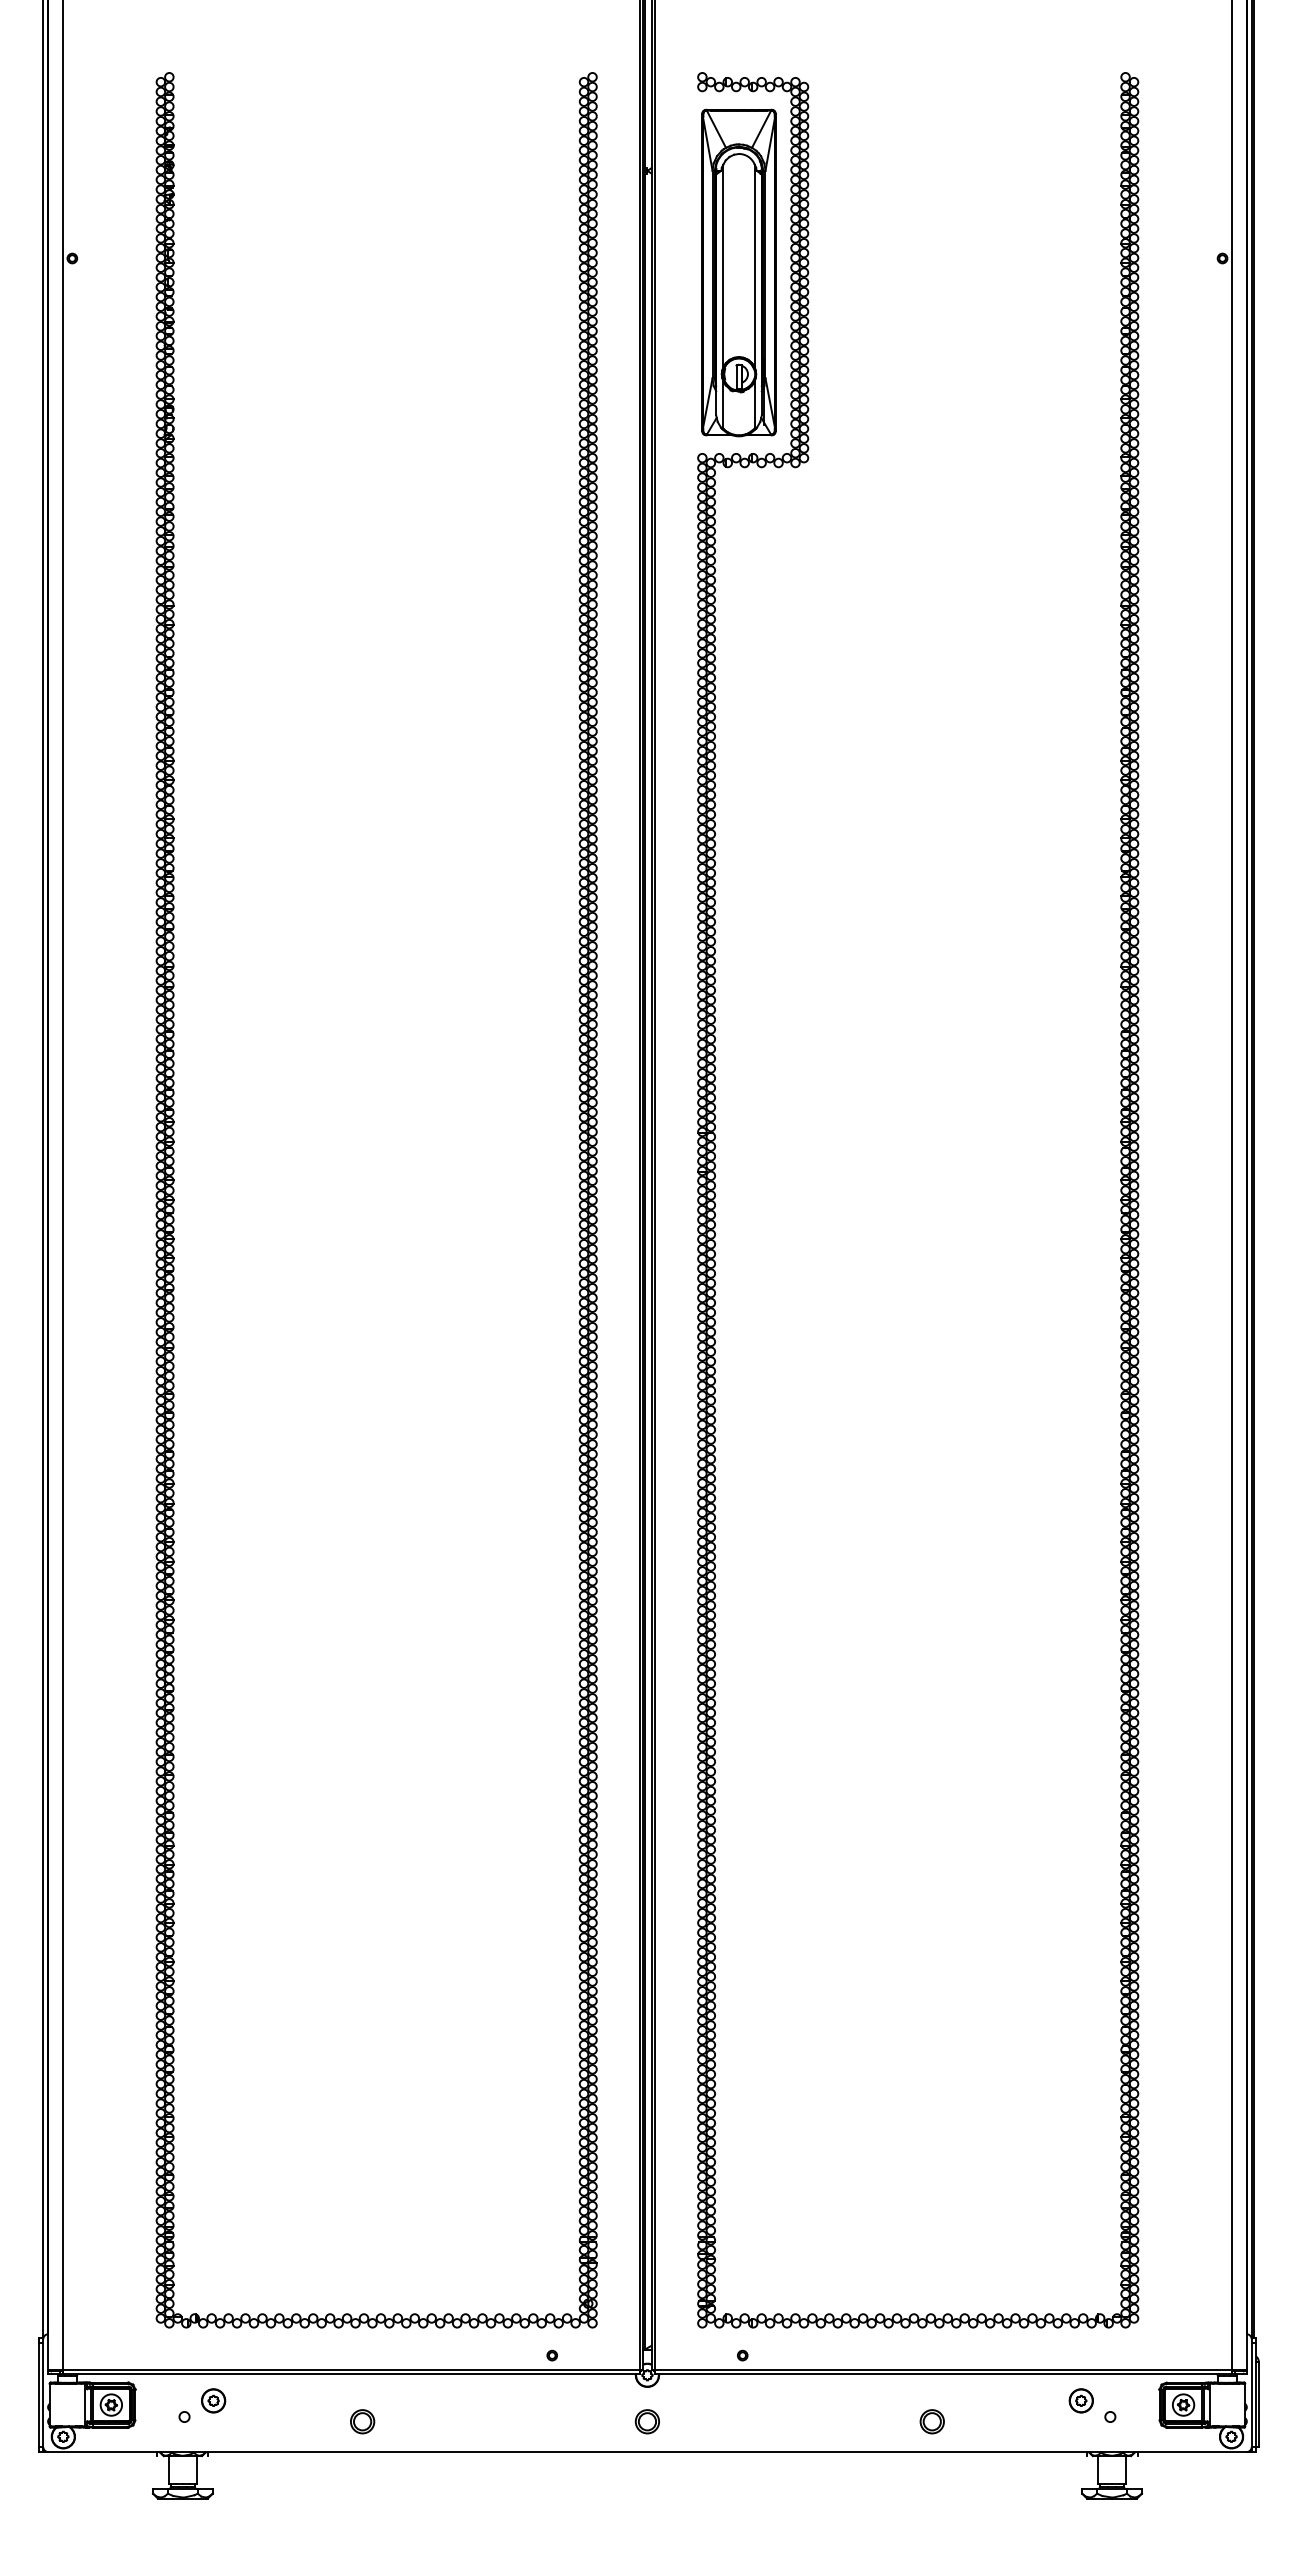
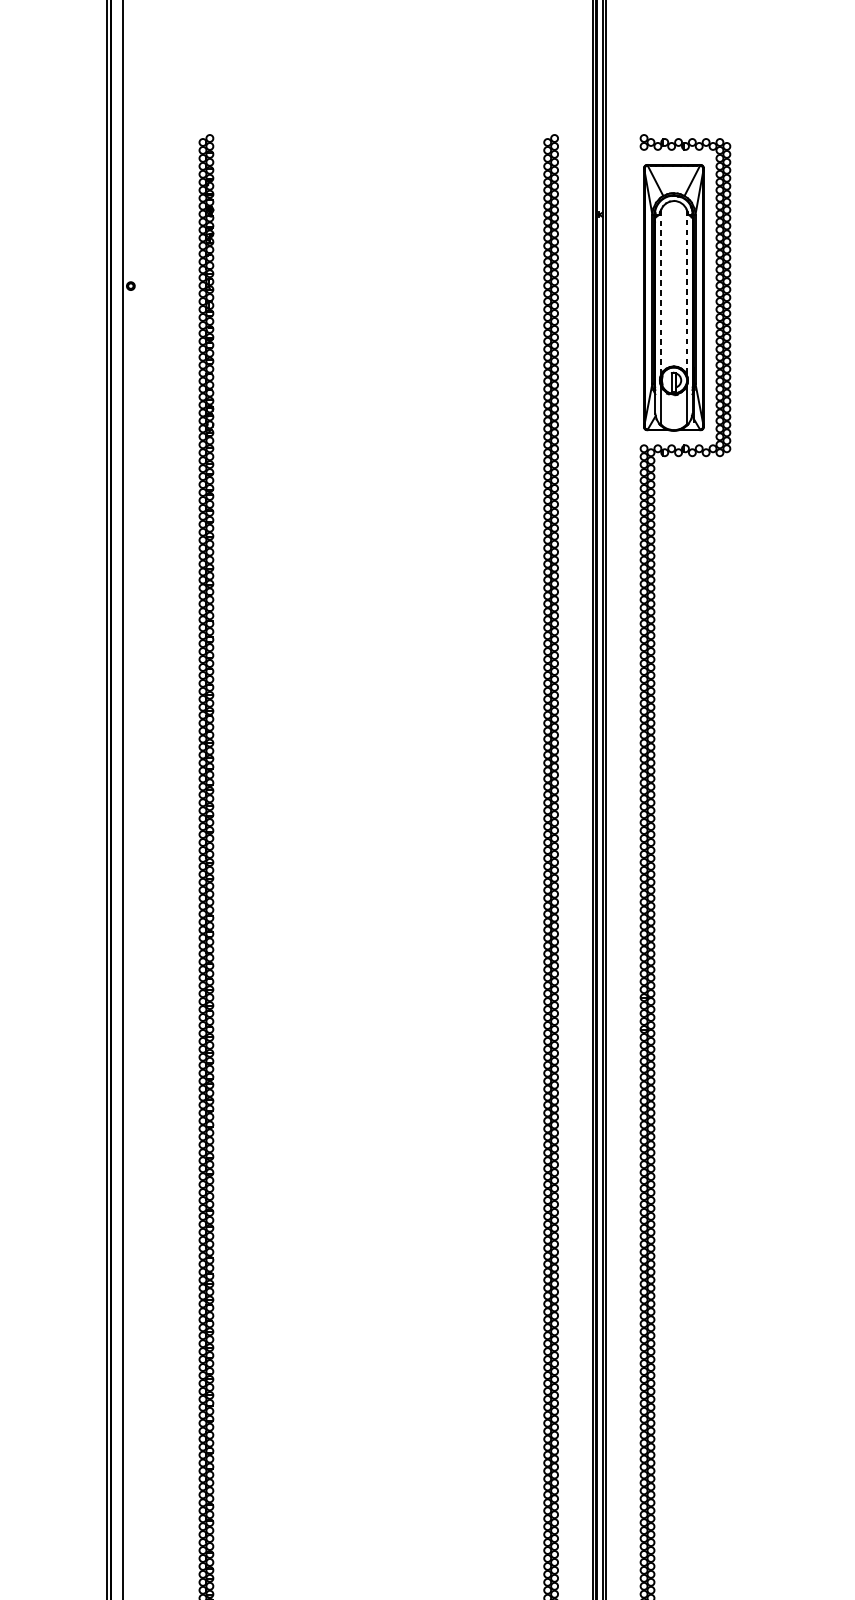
line: (723, 265) -> (661, 291), solid -> dashed
line: (754, 266) -> (686, 292), solid -> dashed

